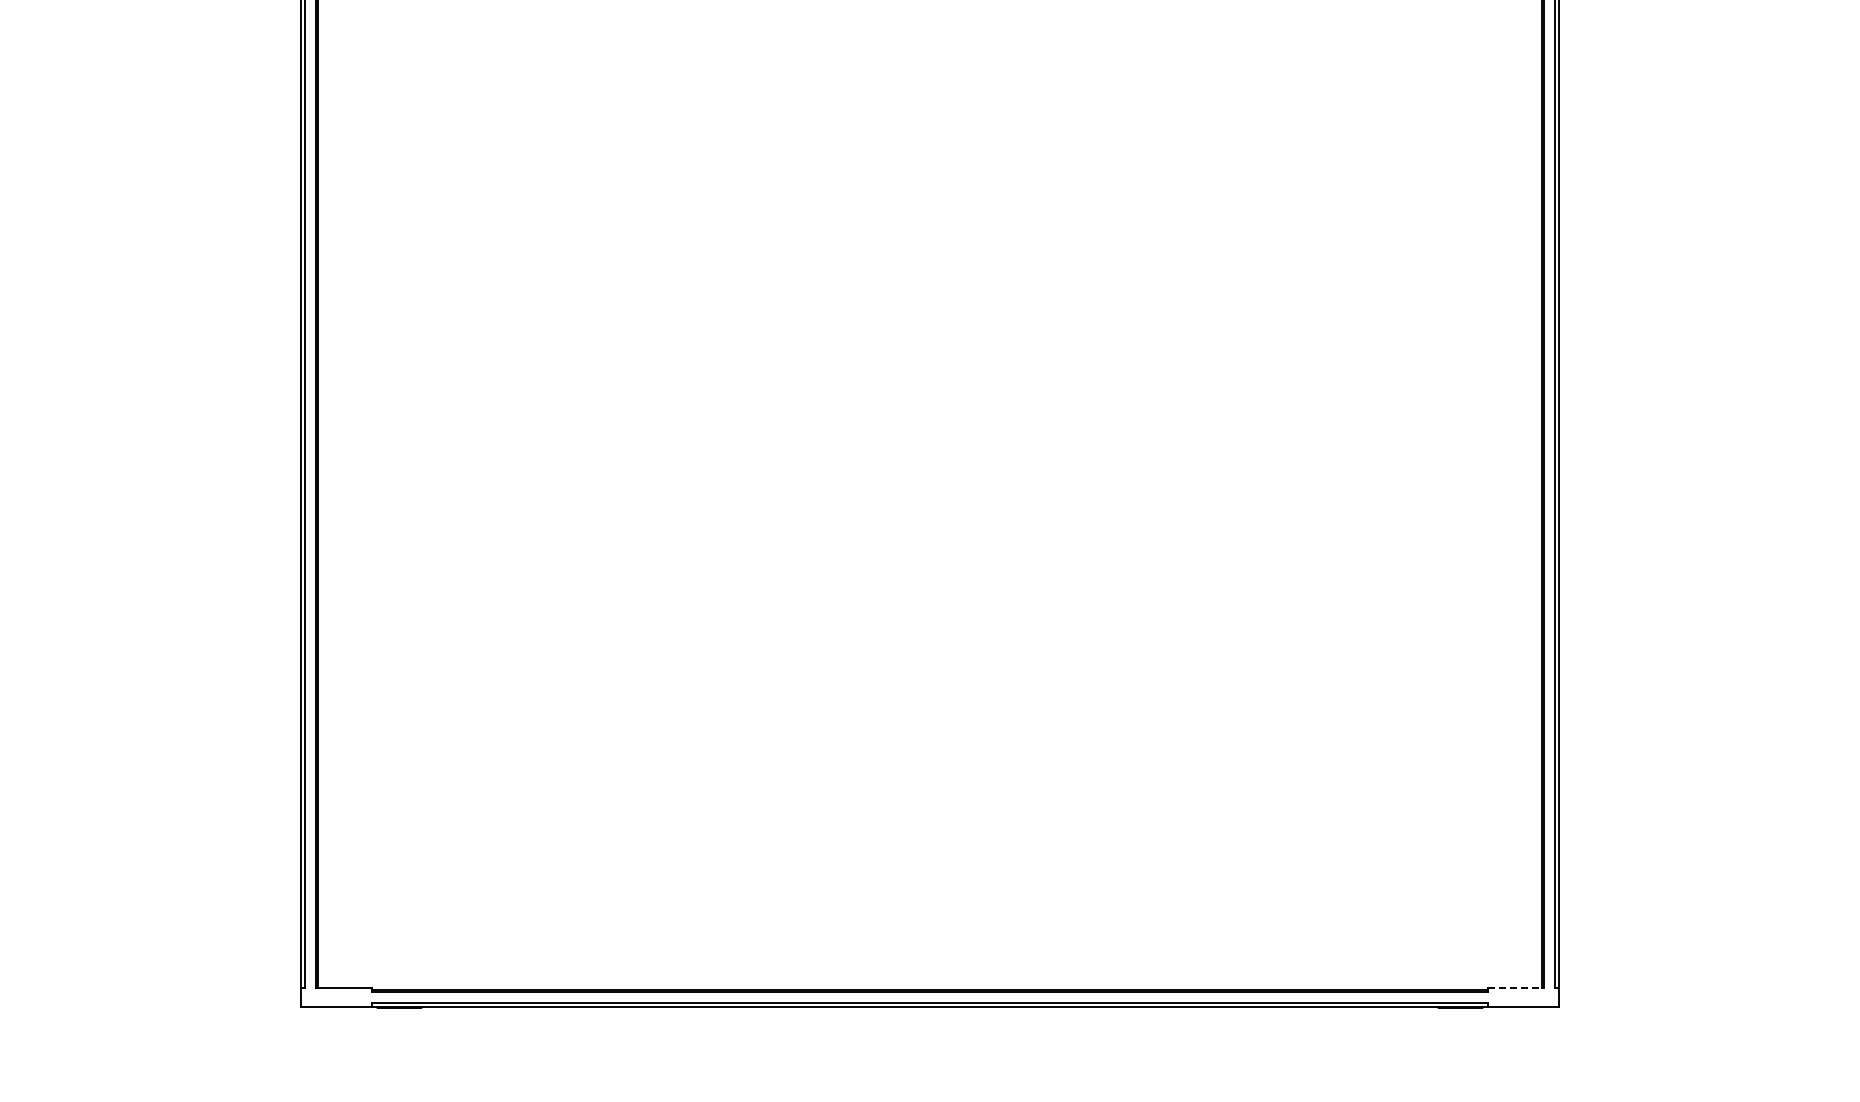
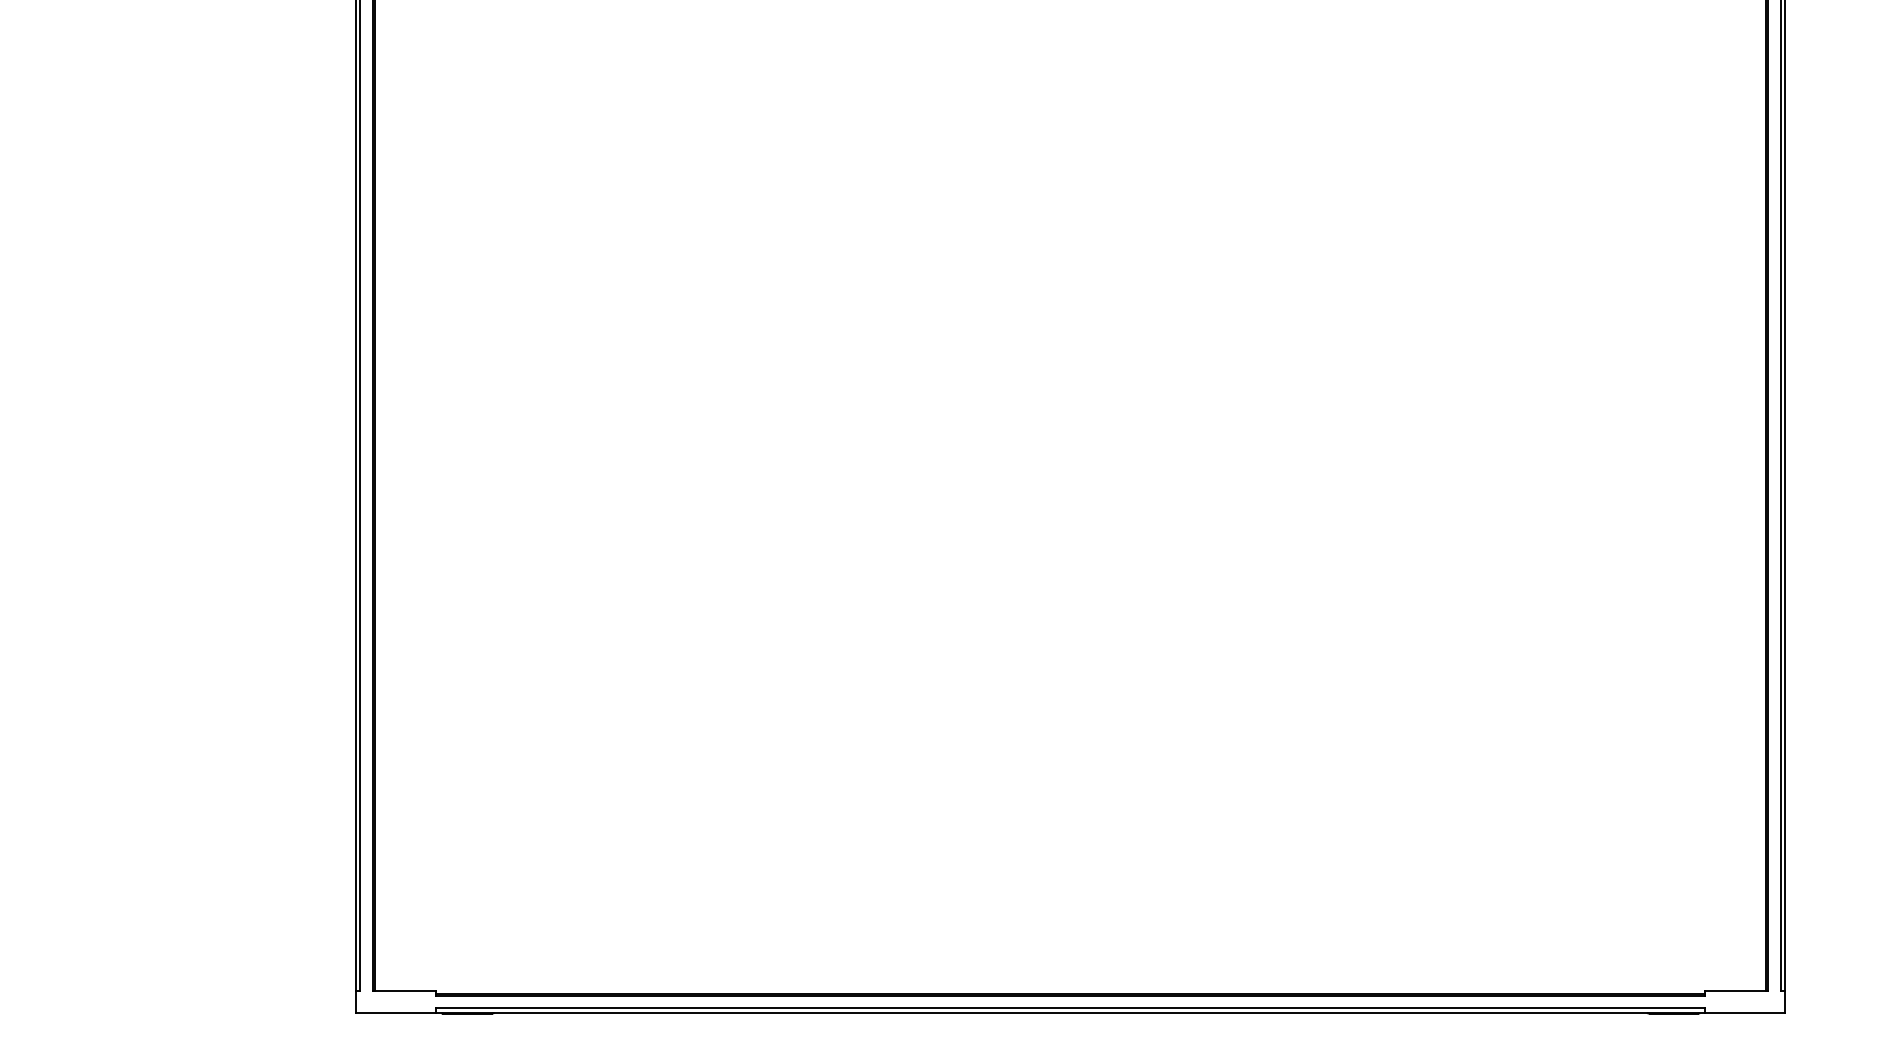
line: (1516, 987) -> (1737, 990), dashed -> solid

